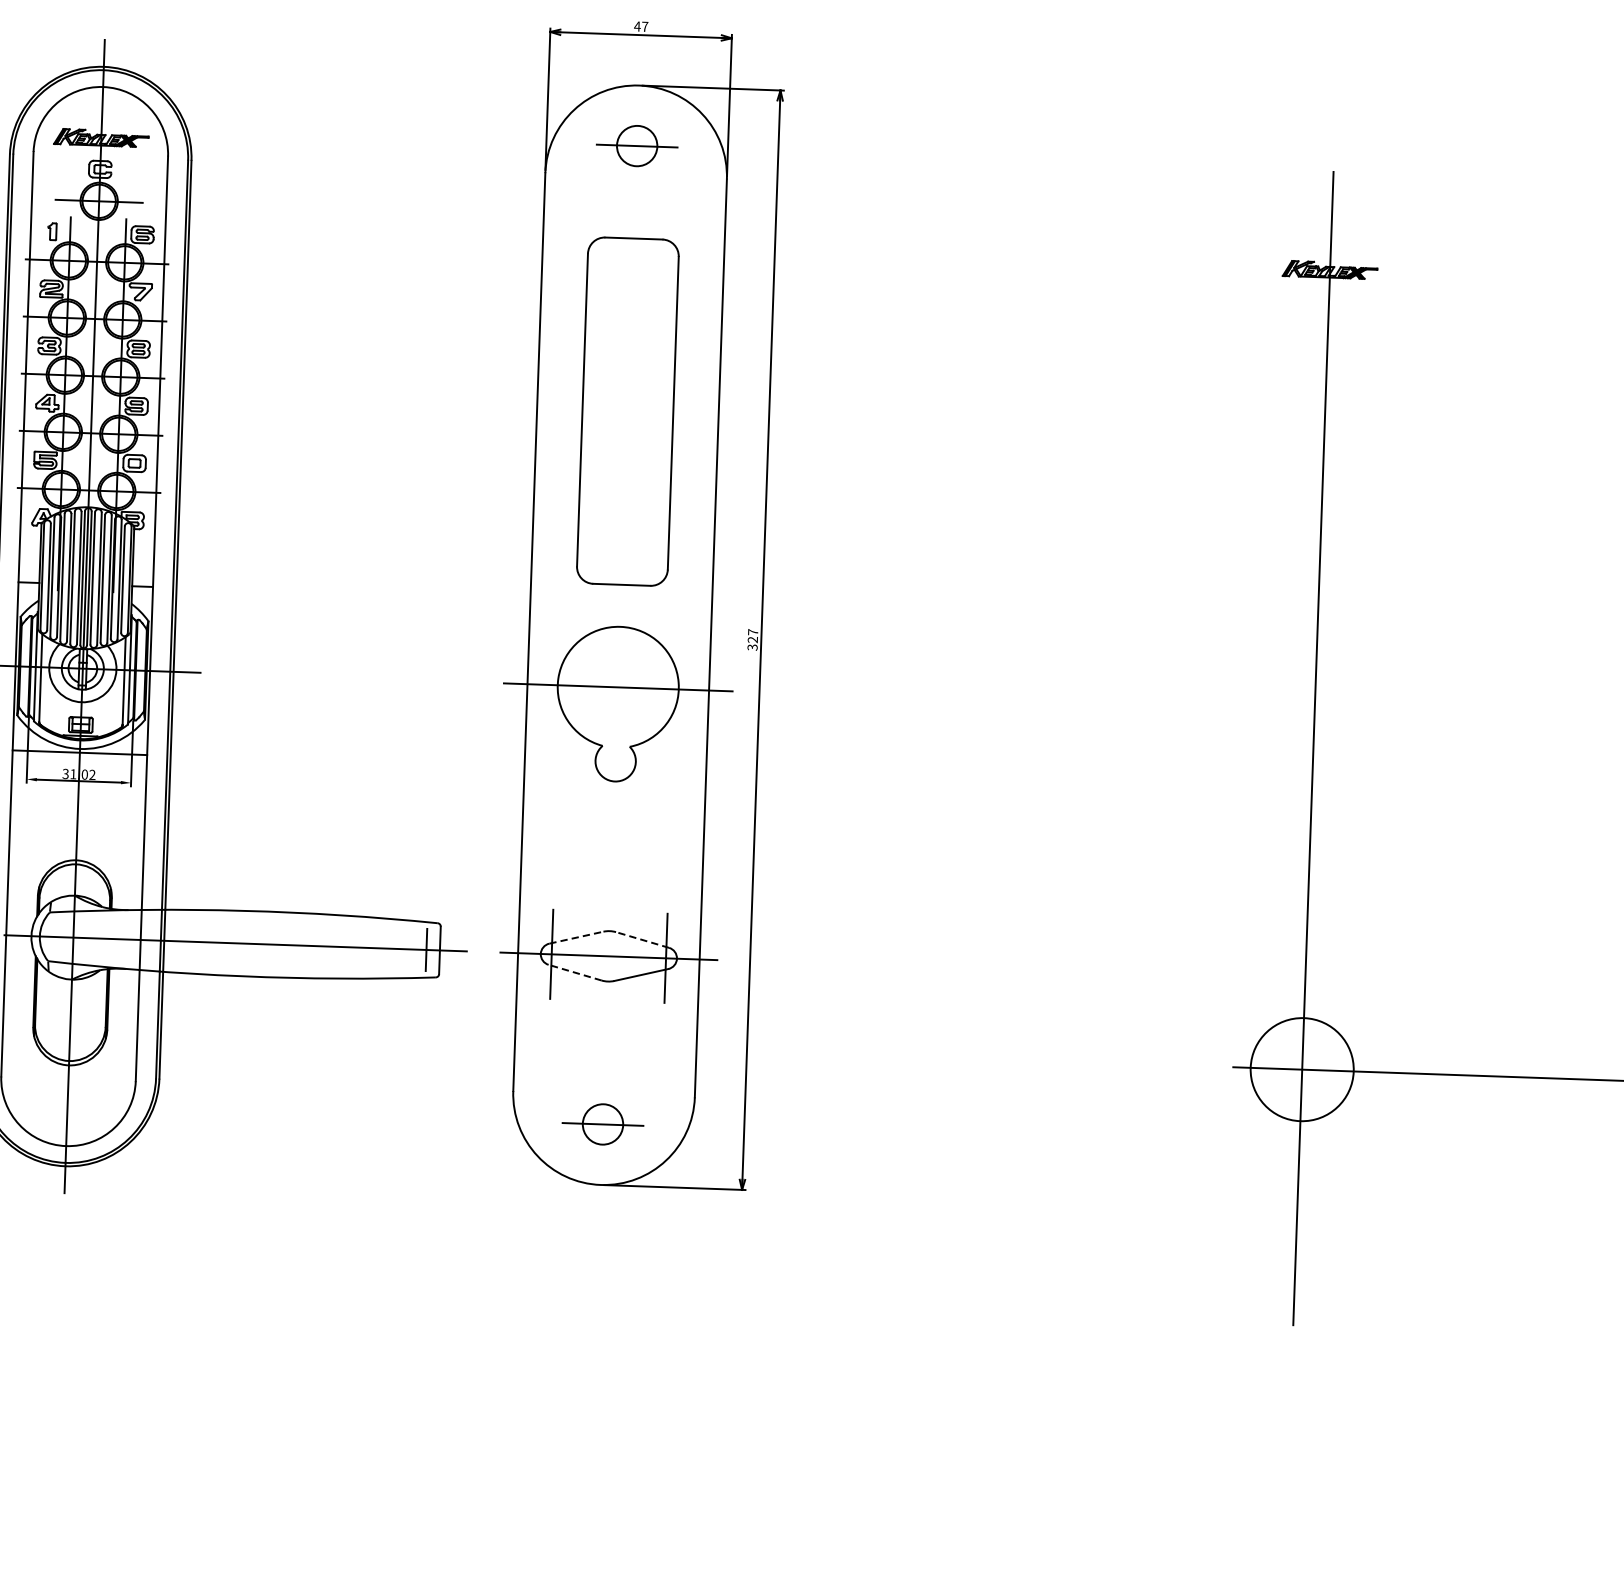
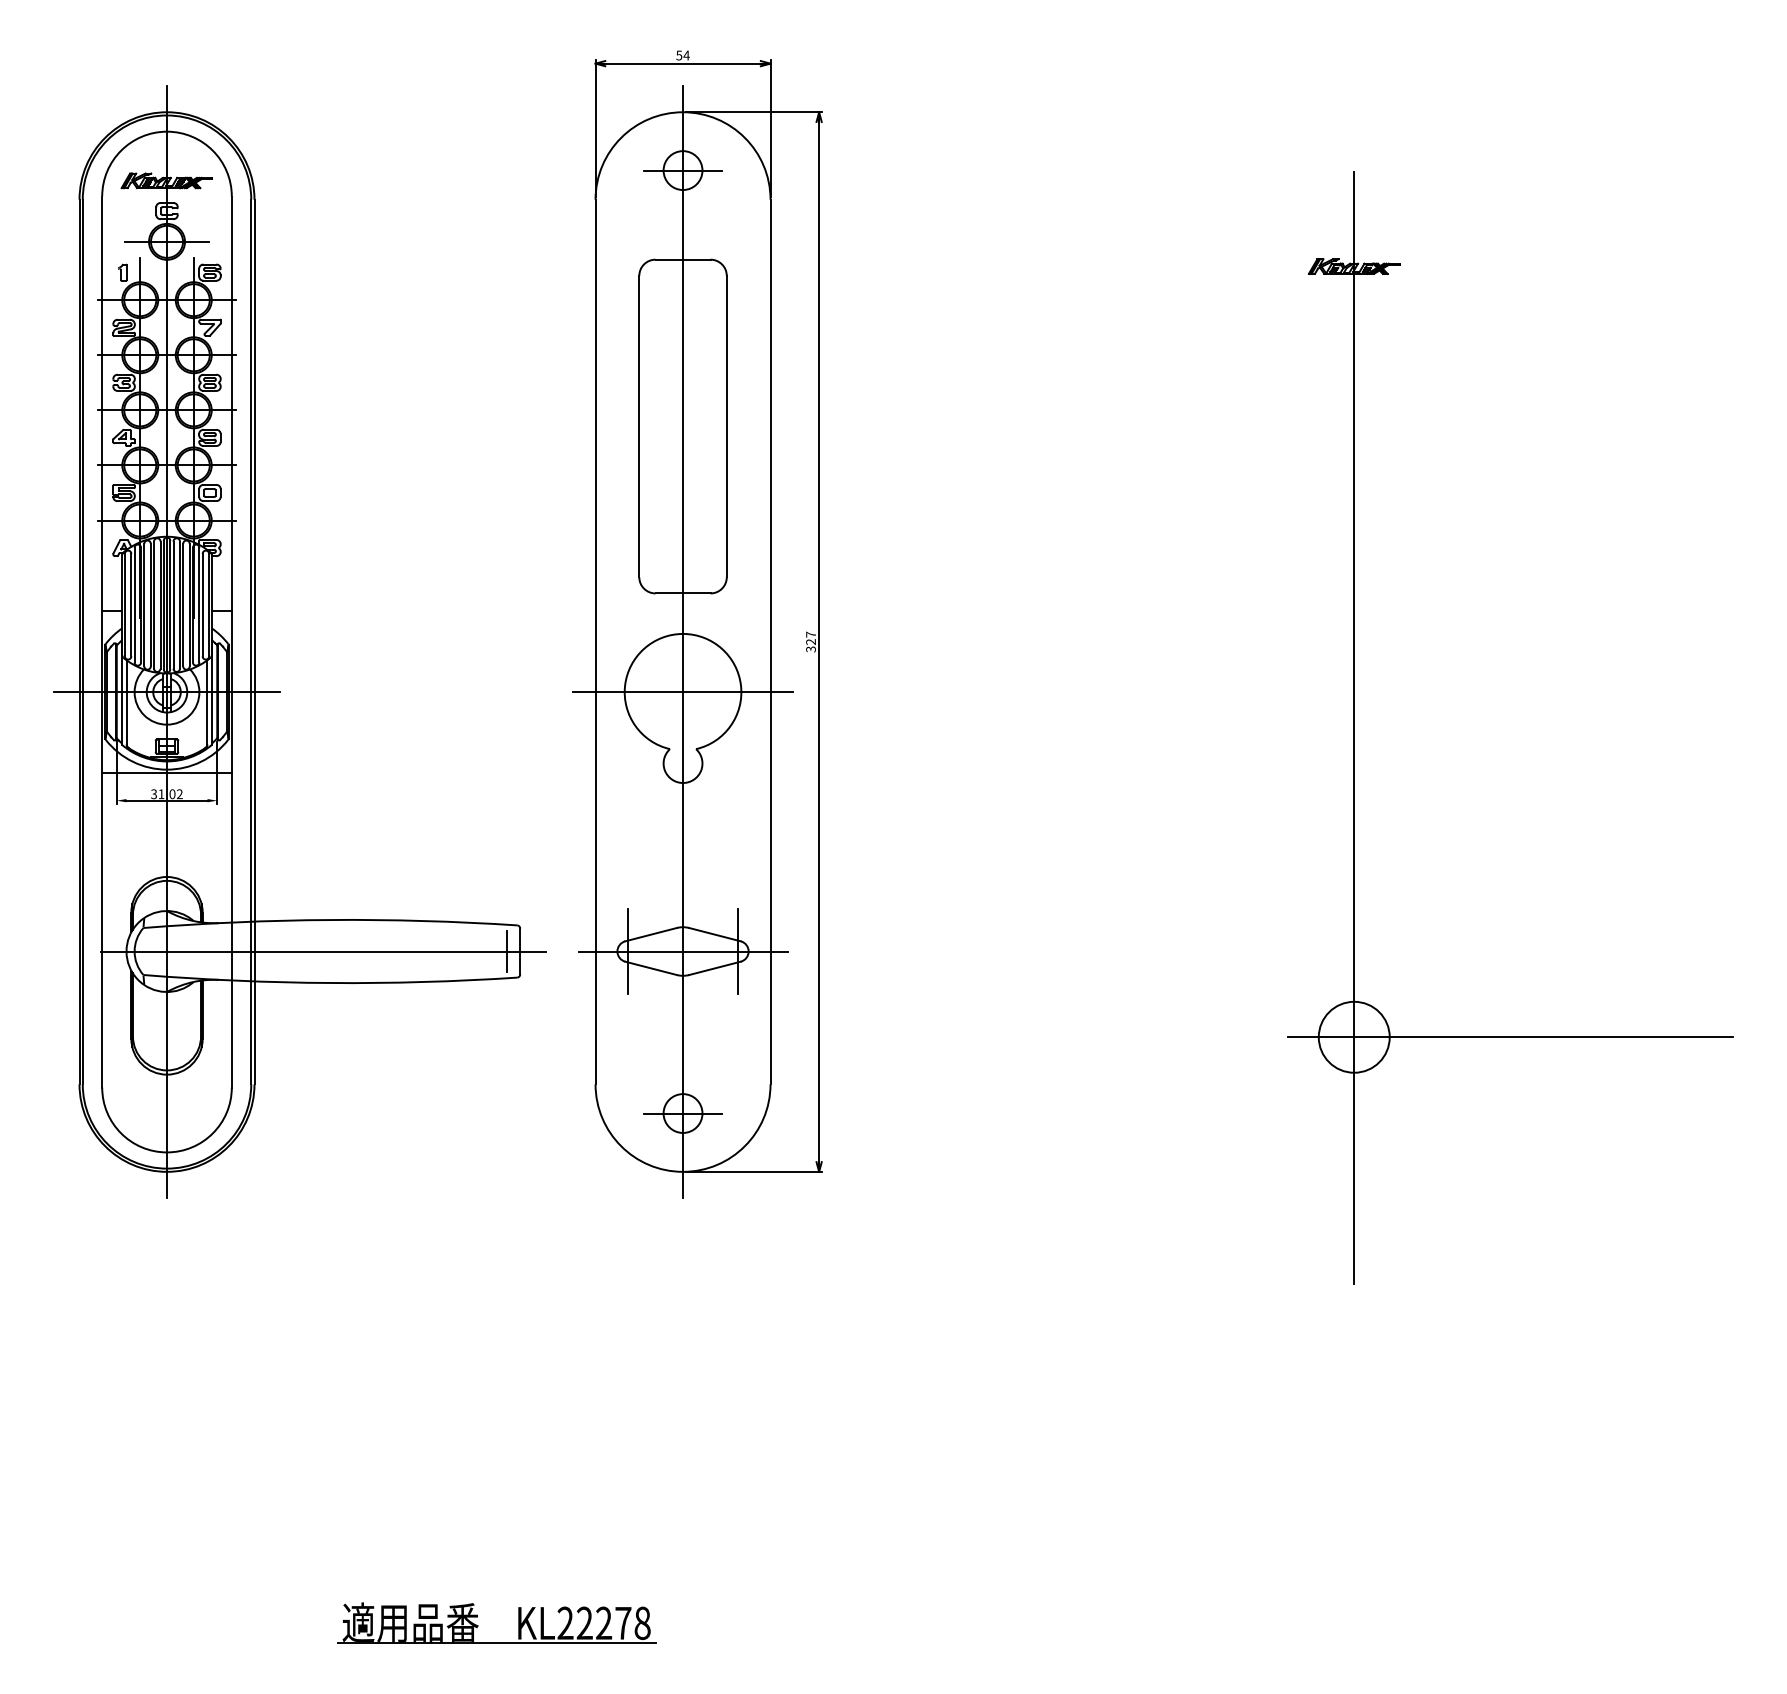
text: (640, 26) -> (682, 55), 47 -> 54
line: (620, 634) -> (683, 641), added
line: (576, 937) -> (651, 934), dashed -> solid
line: (642, 939) -> (714, 934), dashed -> solid
line: (575, 972) -> (651, 968), dashed -> solid
circle: (1301, 1068) -> (1353, 1036), size x0.71

